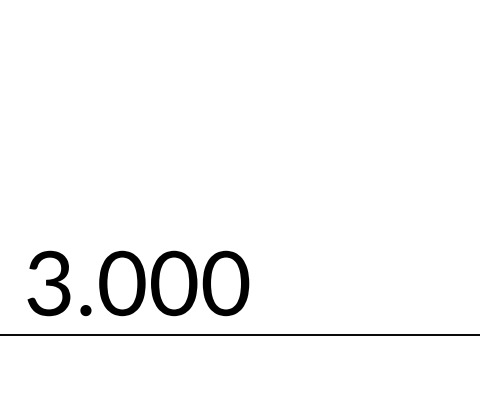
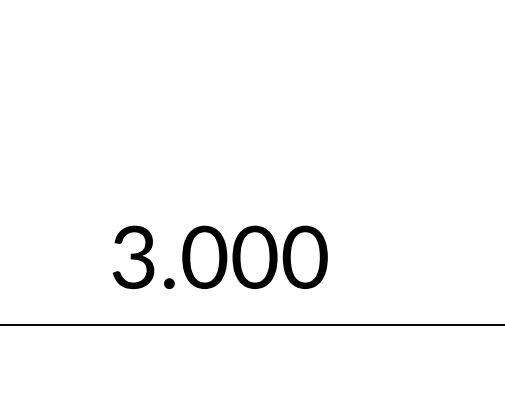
text: (137, 283) -> (219, 257), moved

